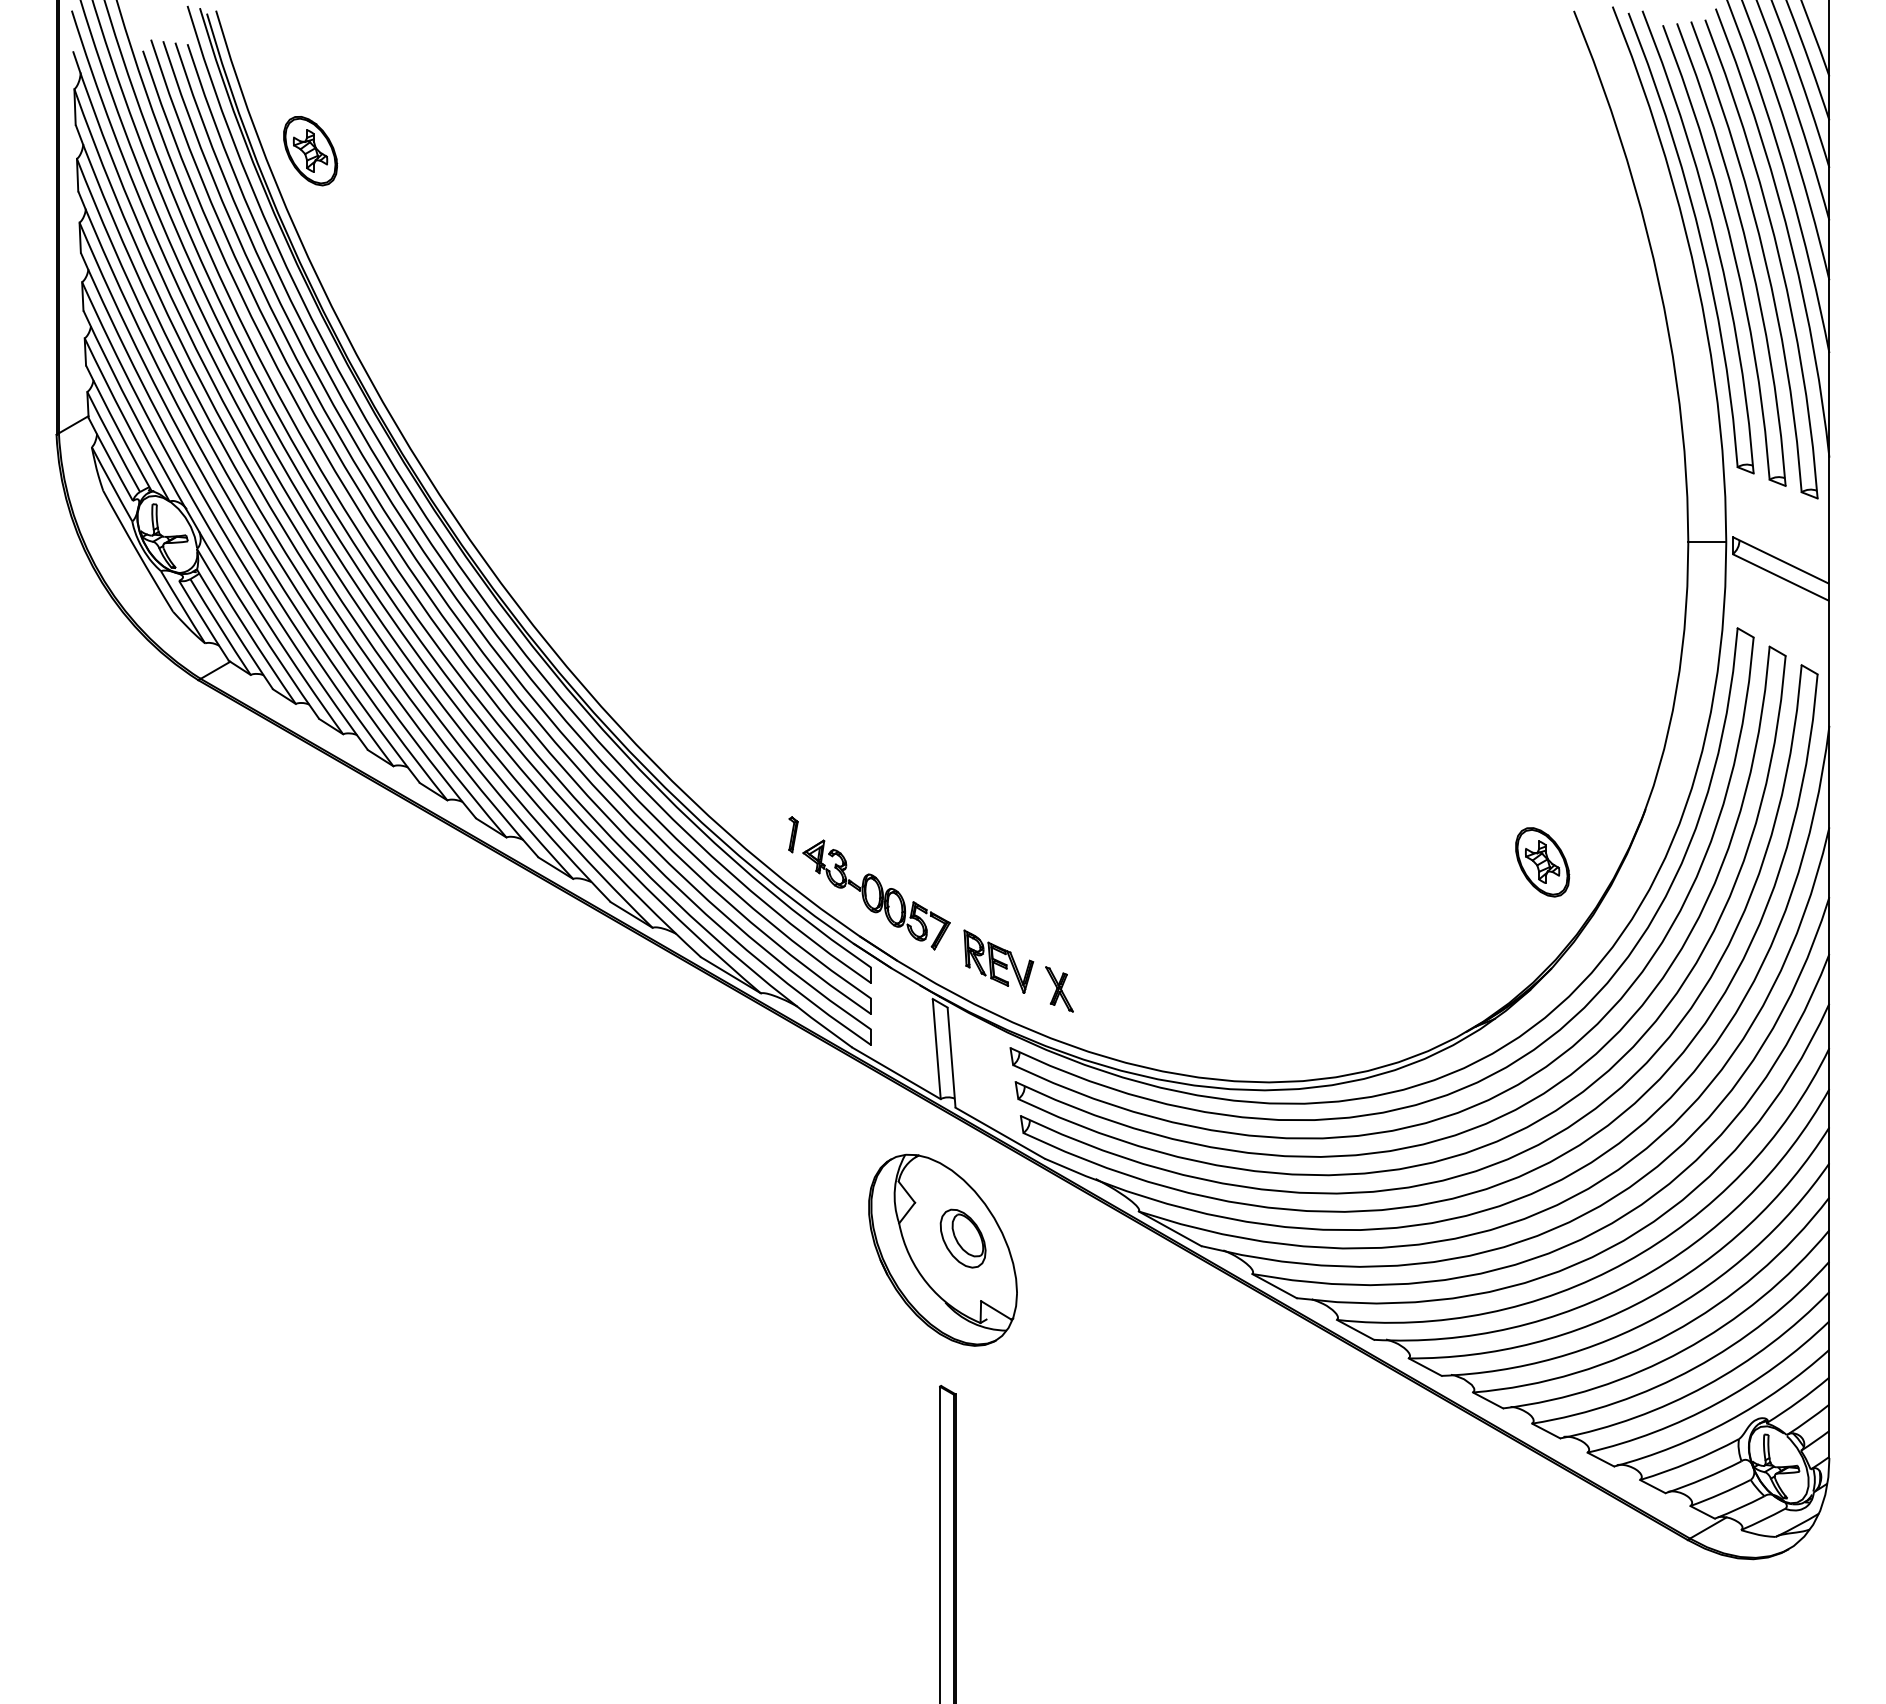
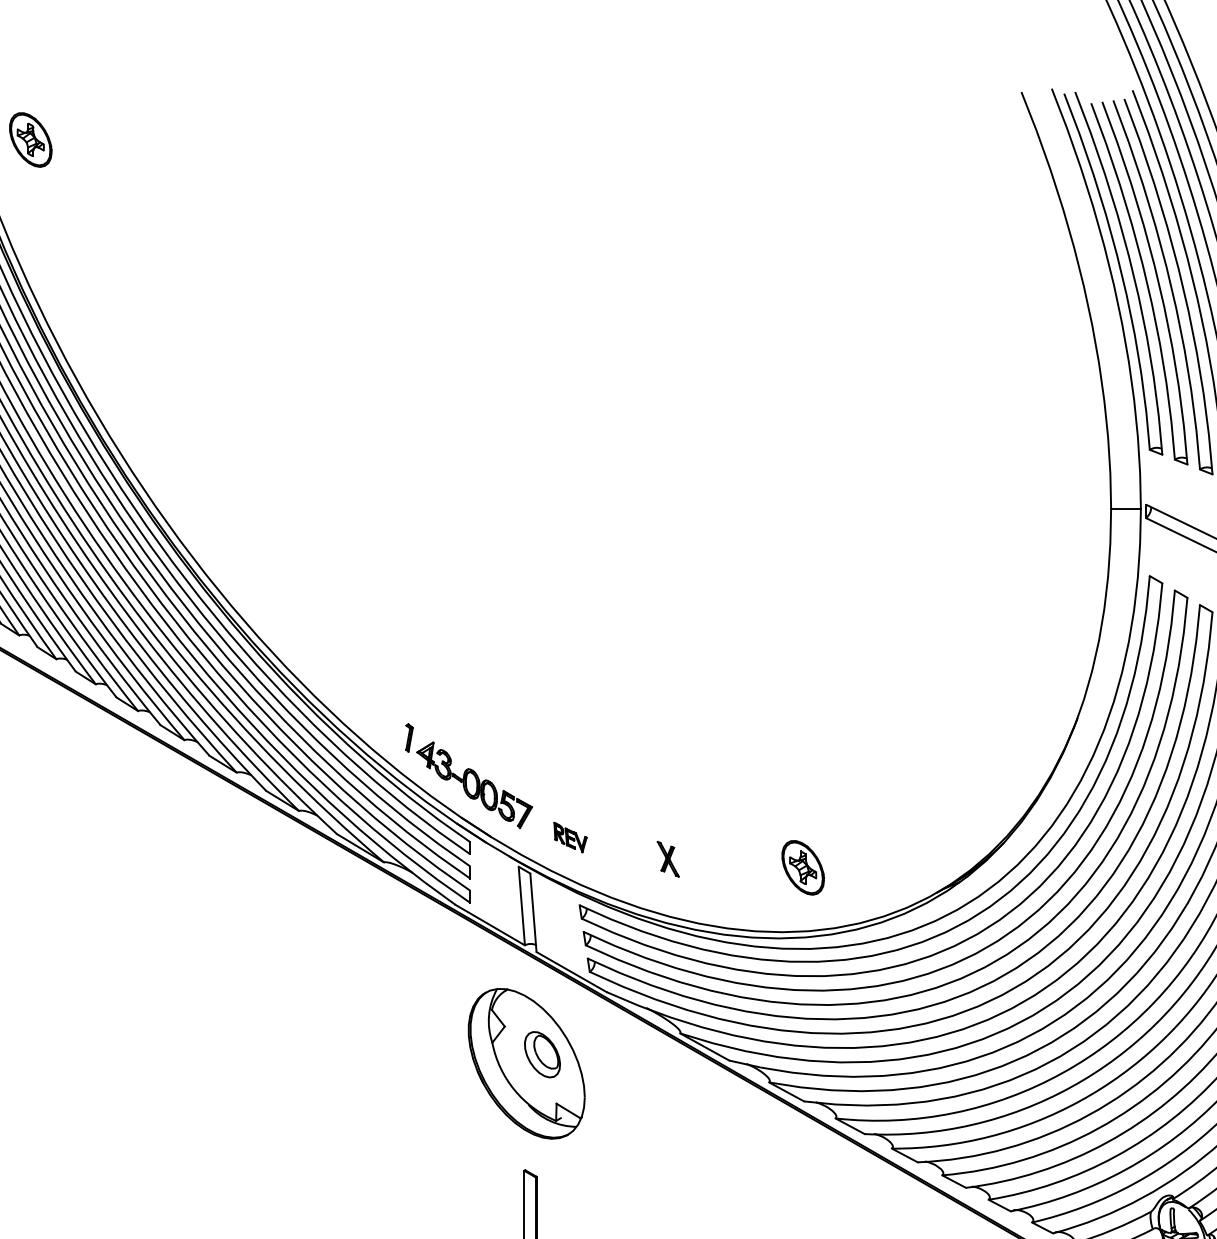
part: (310, 151) -> (30, 140), moved
part: (1542, 862) -> (803, 867), moved
part: (998, 961) -> (570, 837), size x0.6
part: (1059, 989) -> (668, 859), moved

